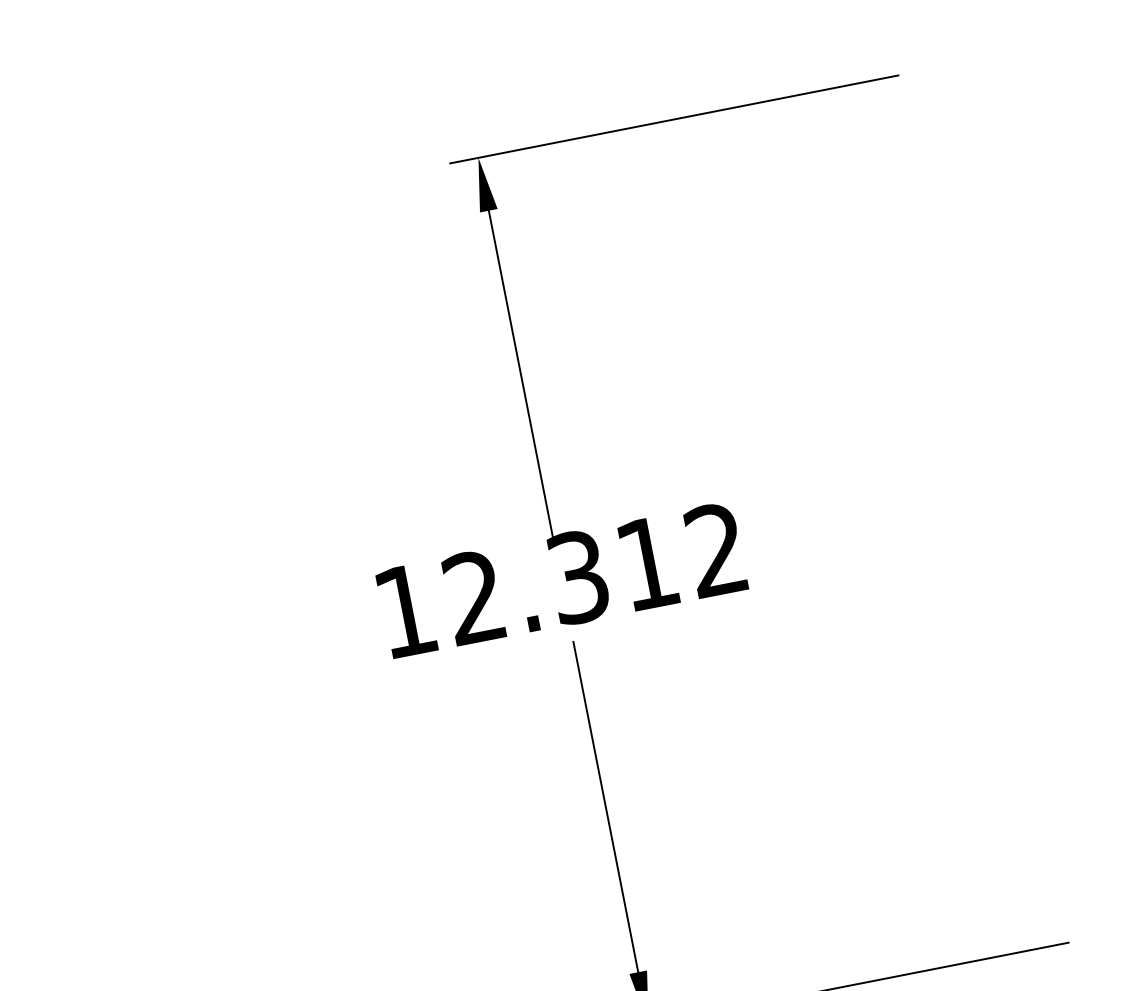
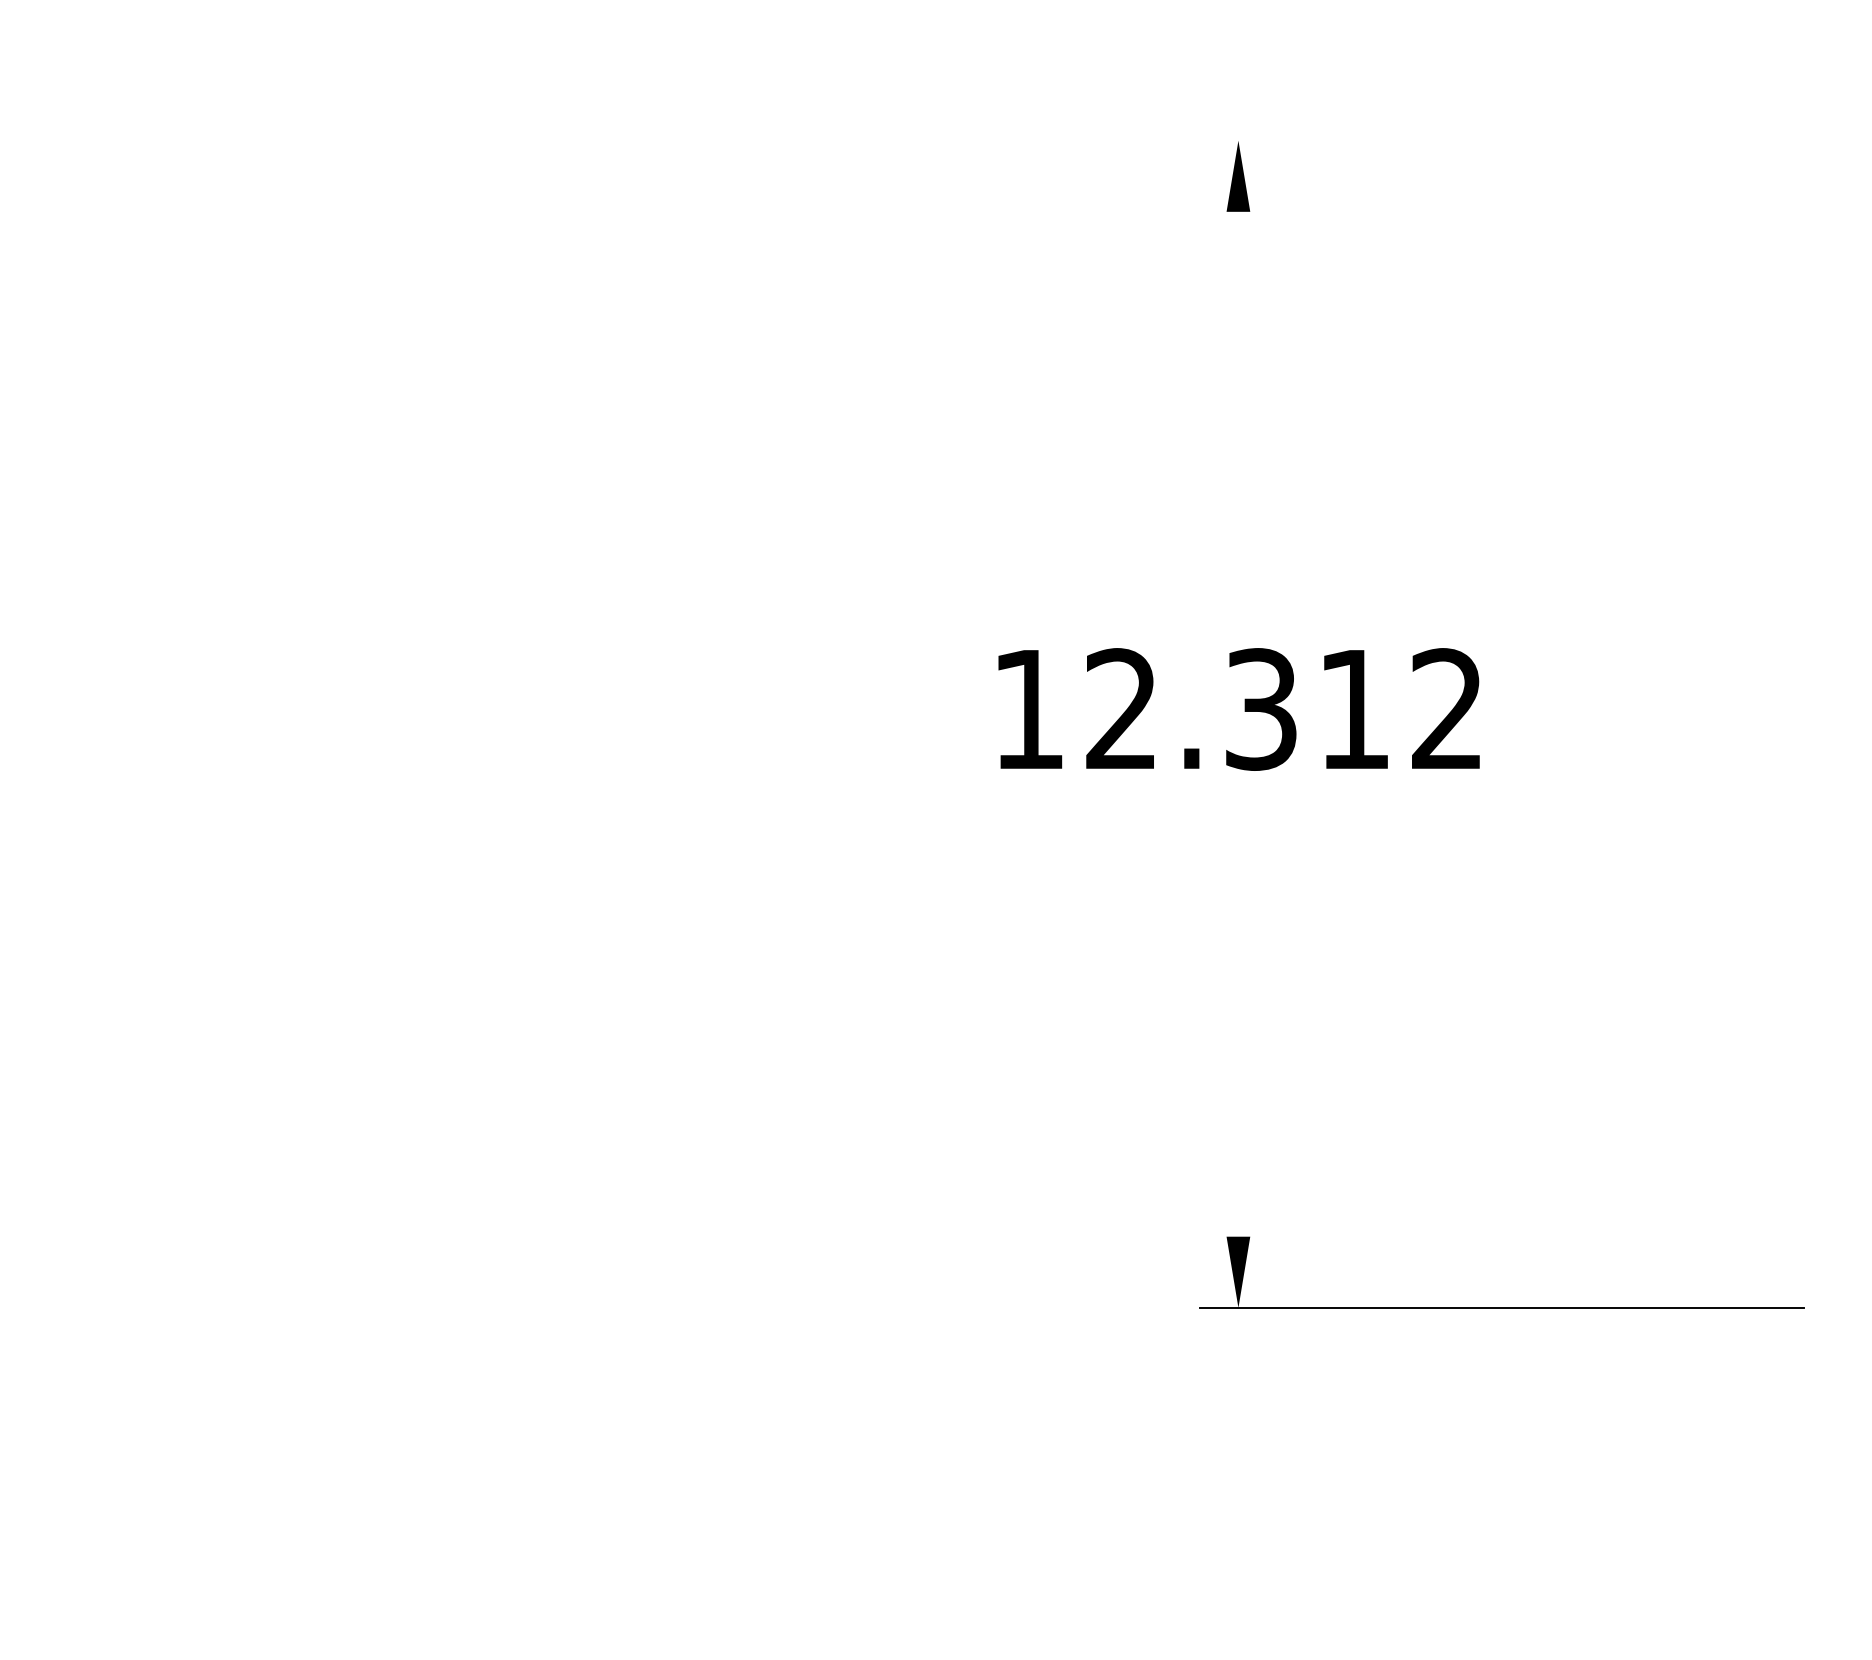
line: (673, 119) -> (1501, 140), removed
line: (521, 375) -> (1238, 433), removed
line: (605, 807) -> (1238, 1014), removed

